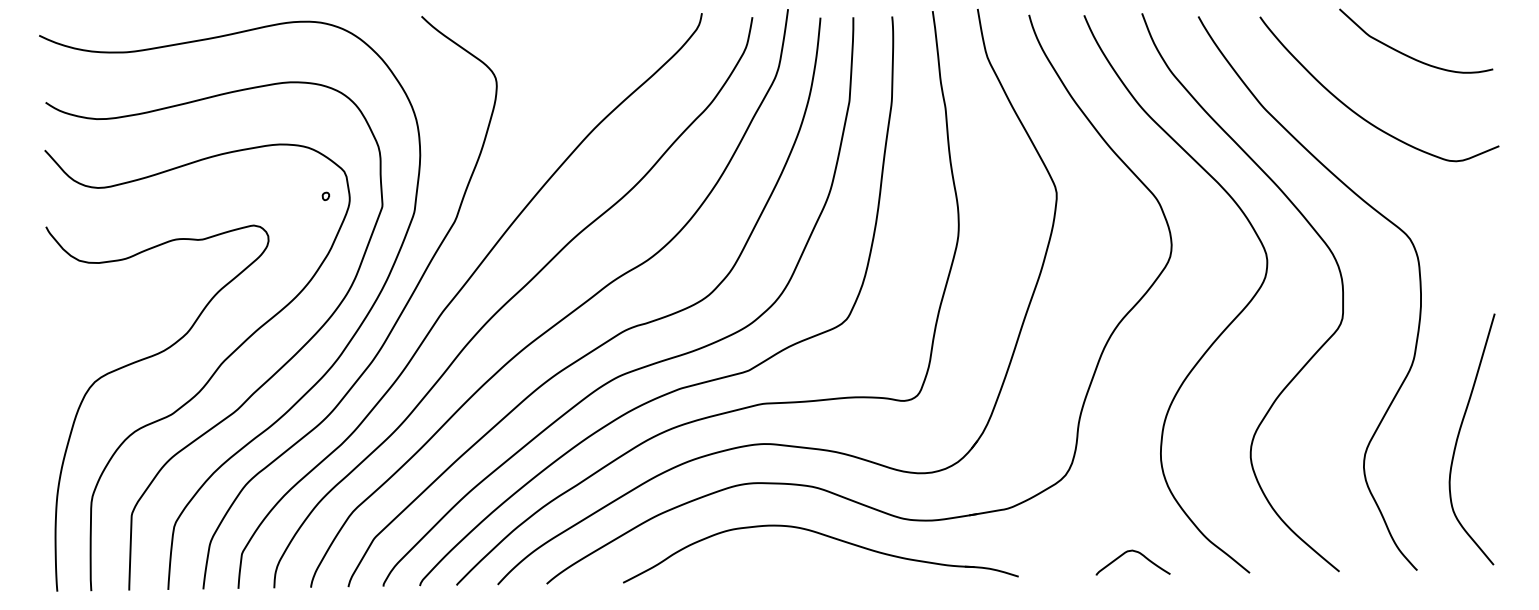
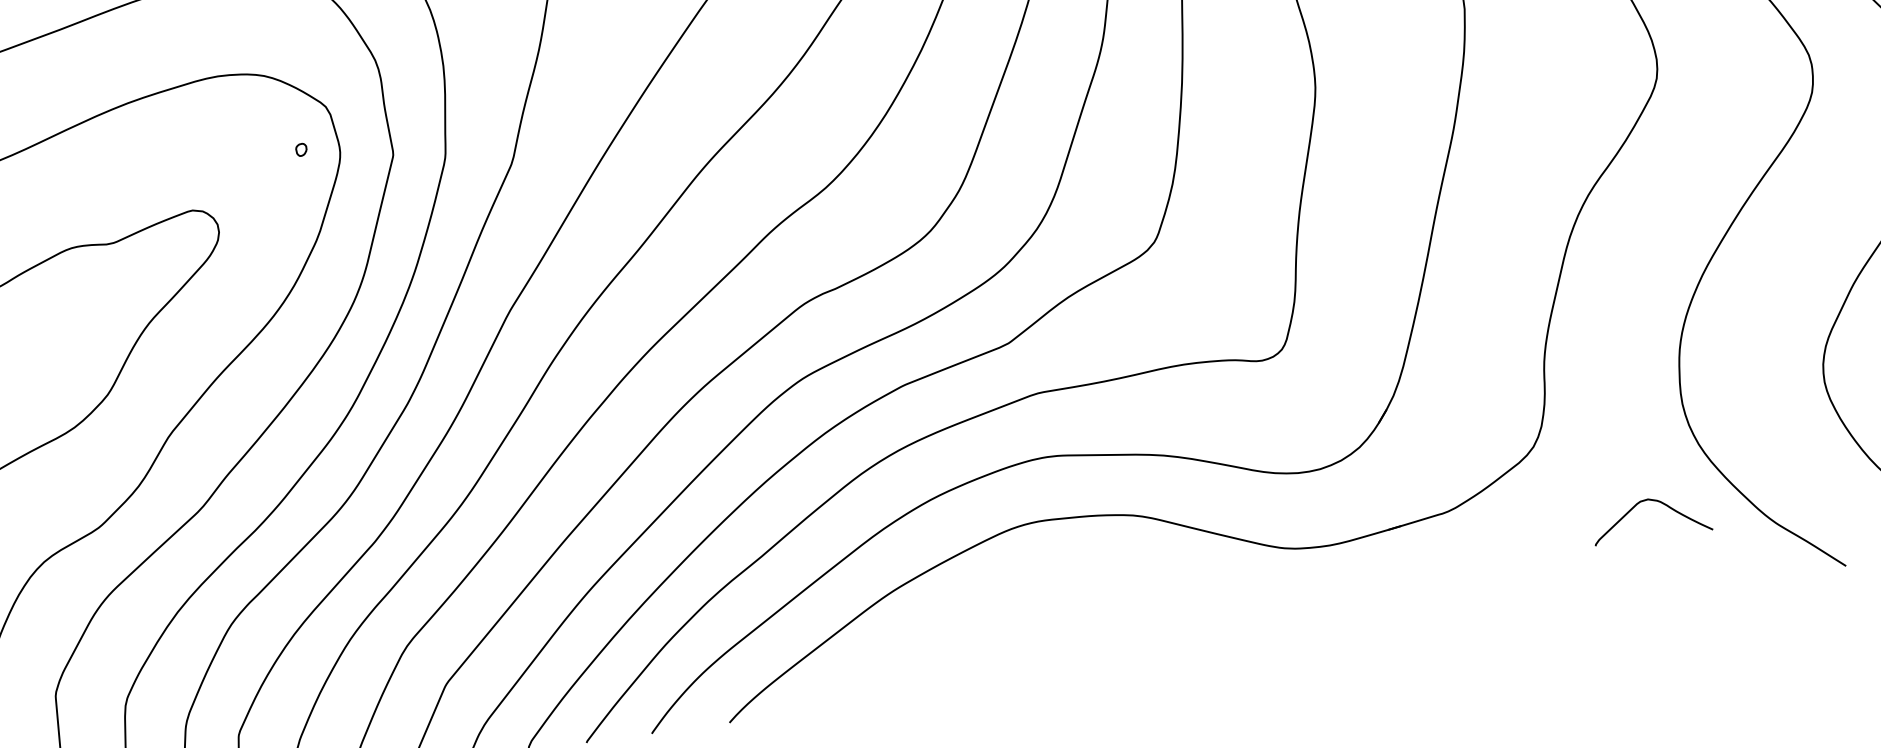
part: (825, 536) -> (1163, 591), removed
curve: (1134, 552) -> (1651, 502), moved

